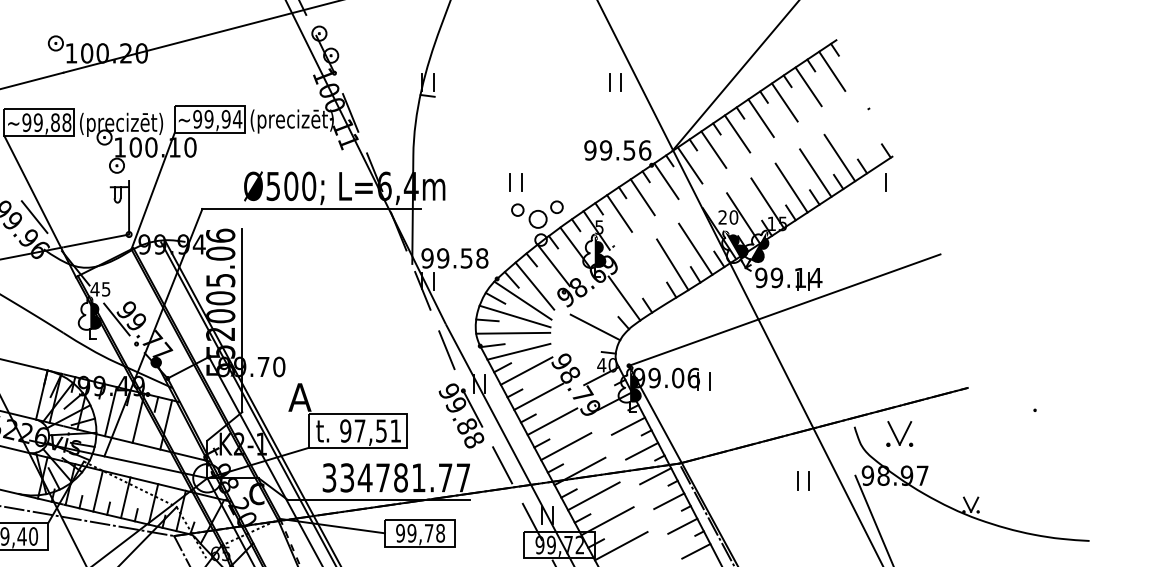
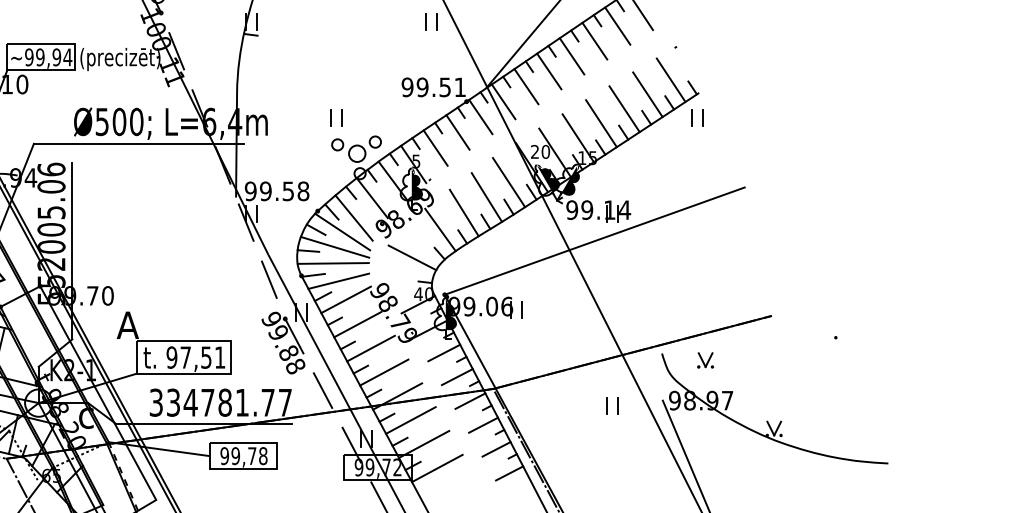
line: (863, 142) -> (670, 79), added
text: (645, 150) -> (460, 87), 99.56 -> 99.51
line: (896, 182) -> (702, 118), added
line: (649, 280) -> (464, 212), added
part: (899, 433) -> (705, 359), size x0.62

